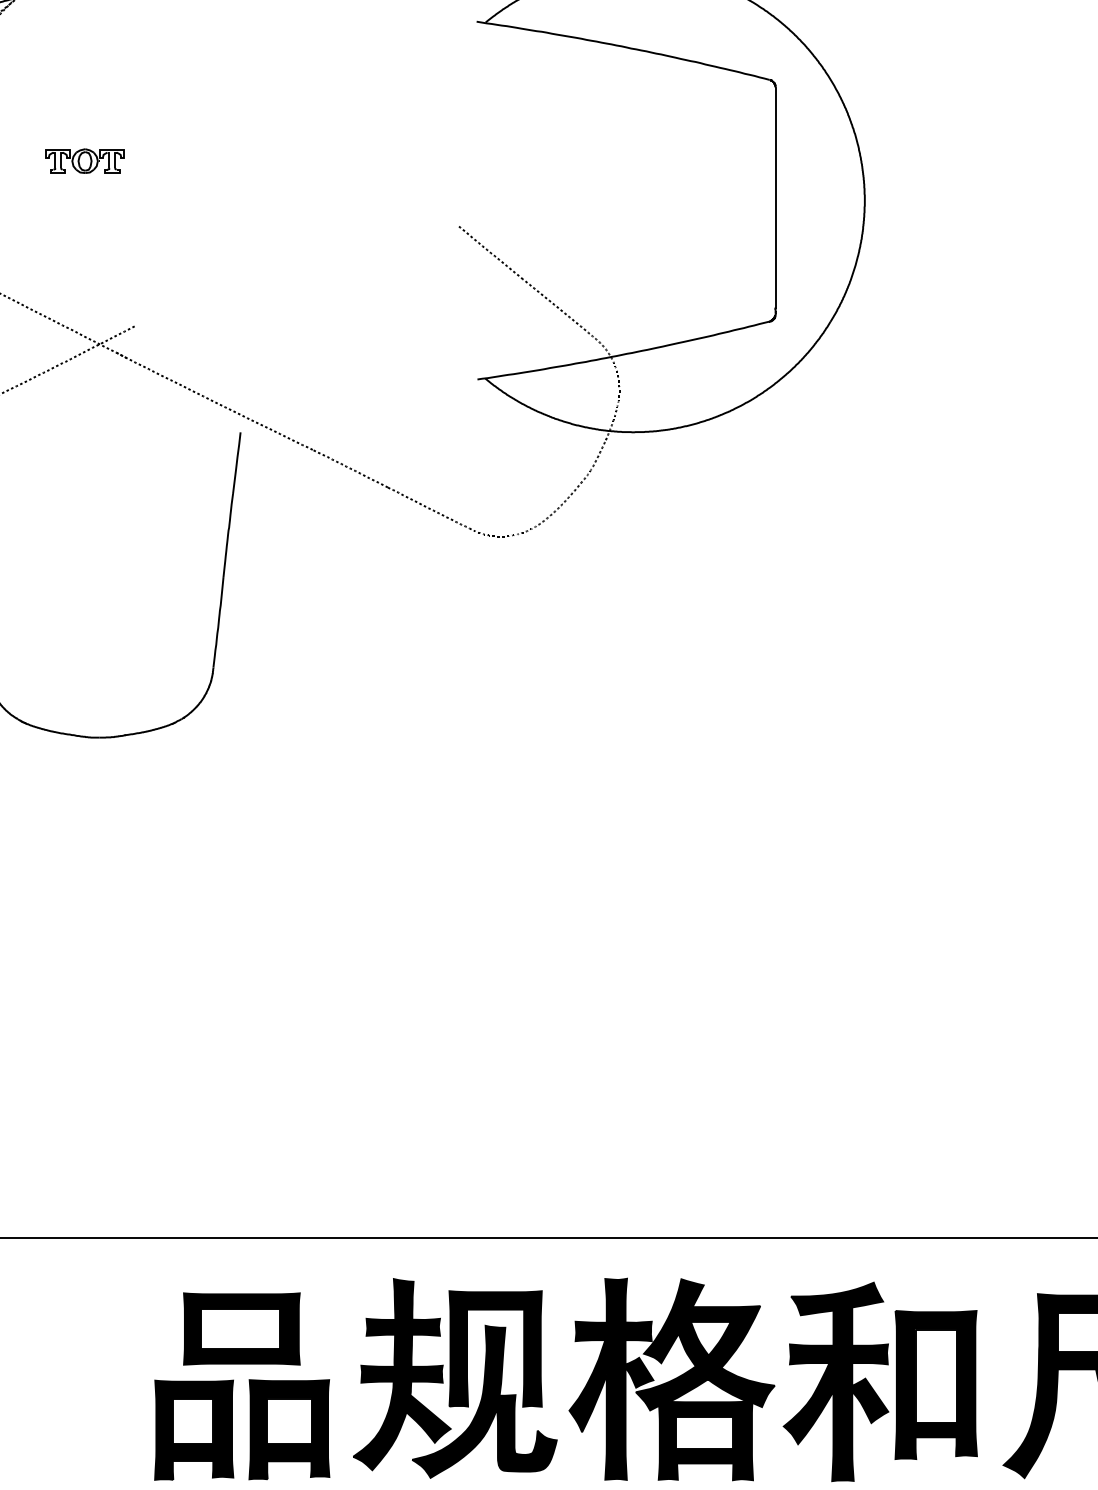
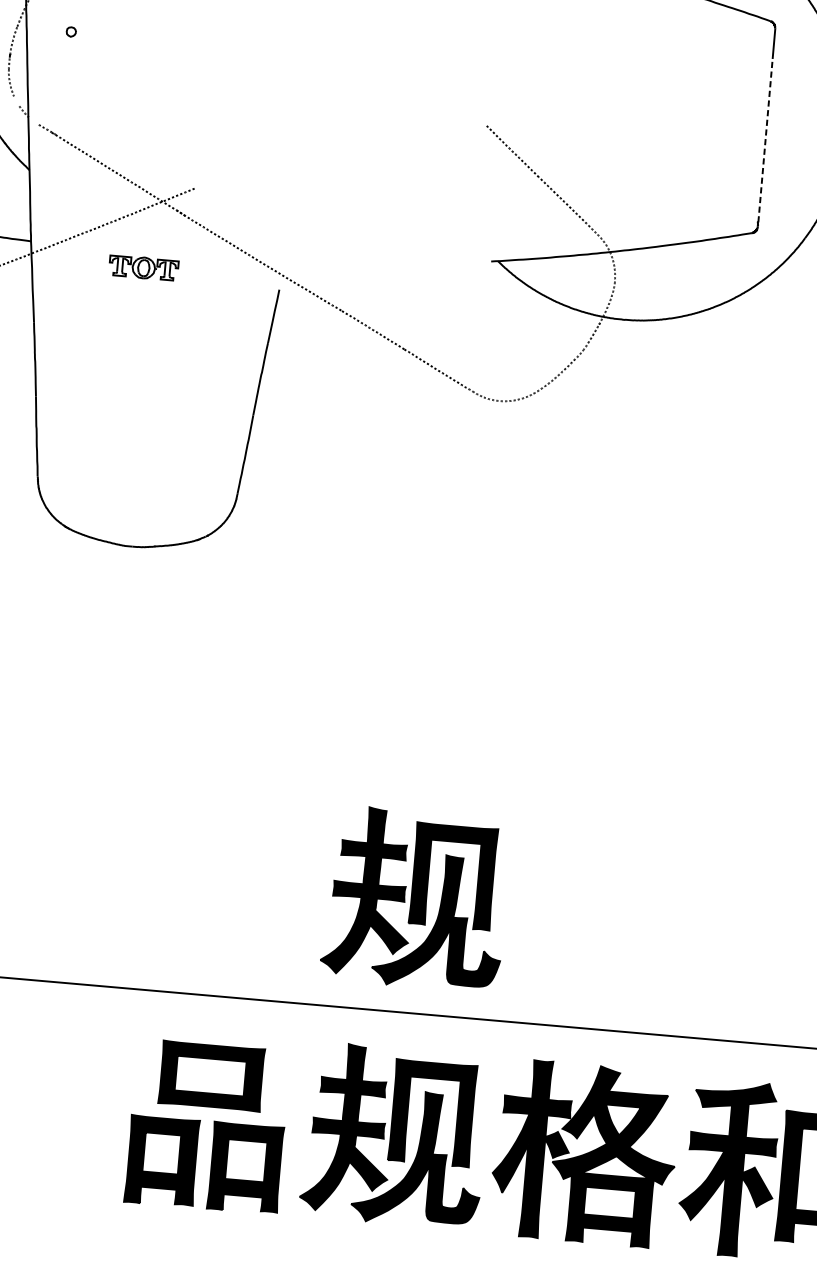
part: (84, 160) -> (143, 267), moved
line: (775, 215) -> (765, 140), solid -> dashed
part: (455, 1108) -> (415, 899), added

